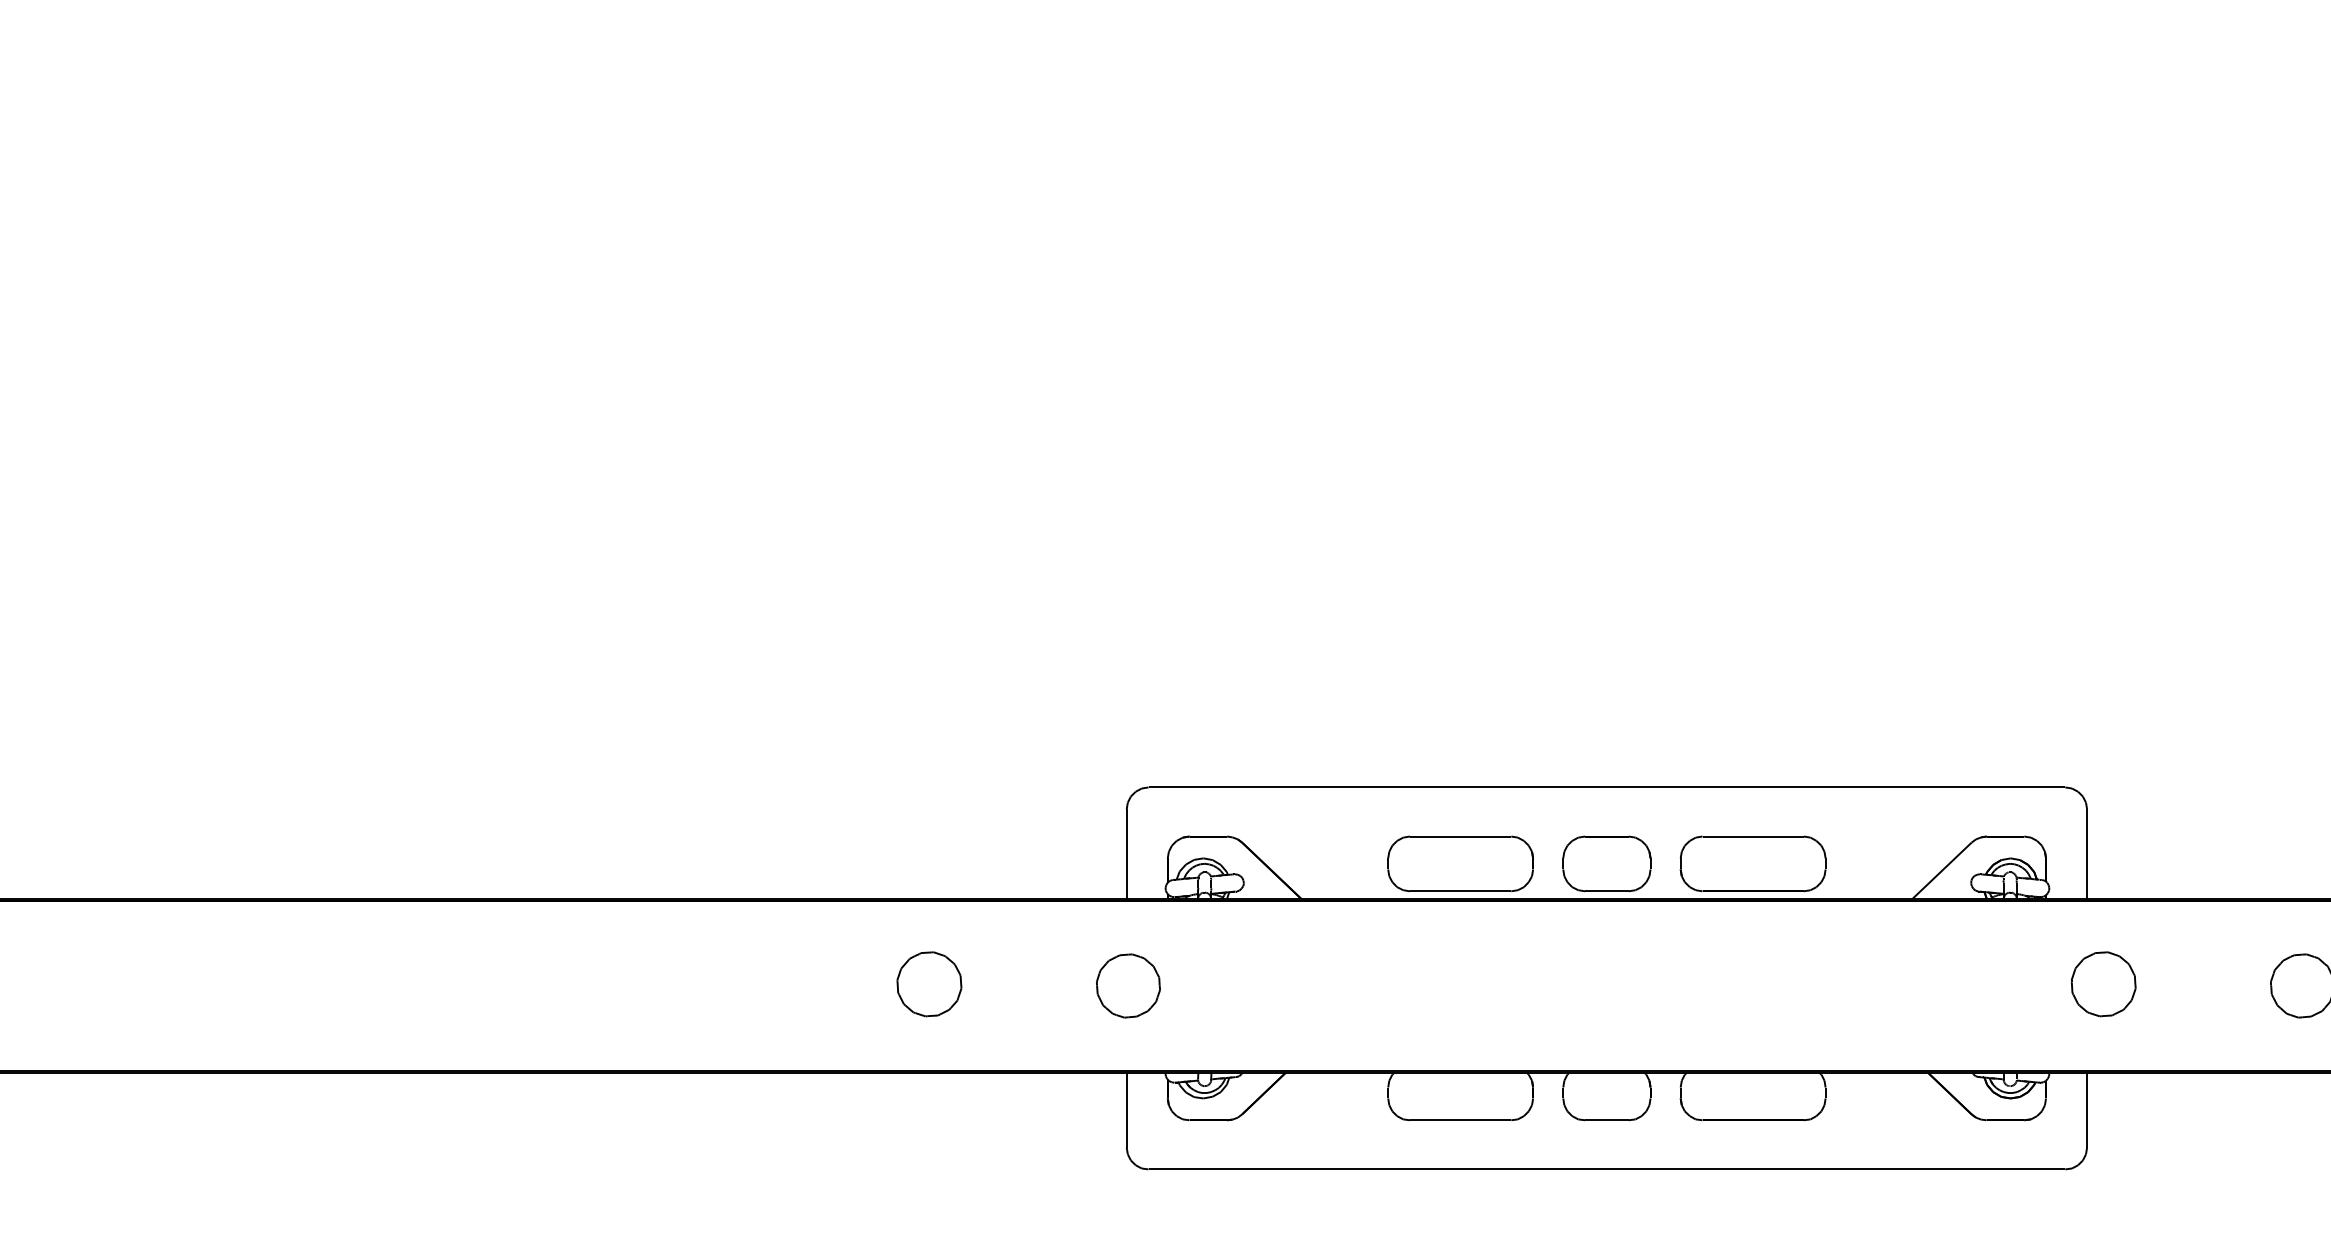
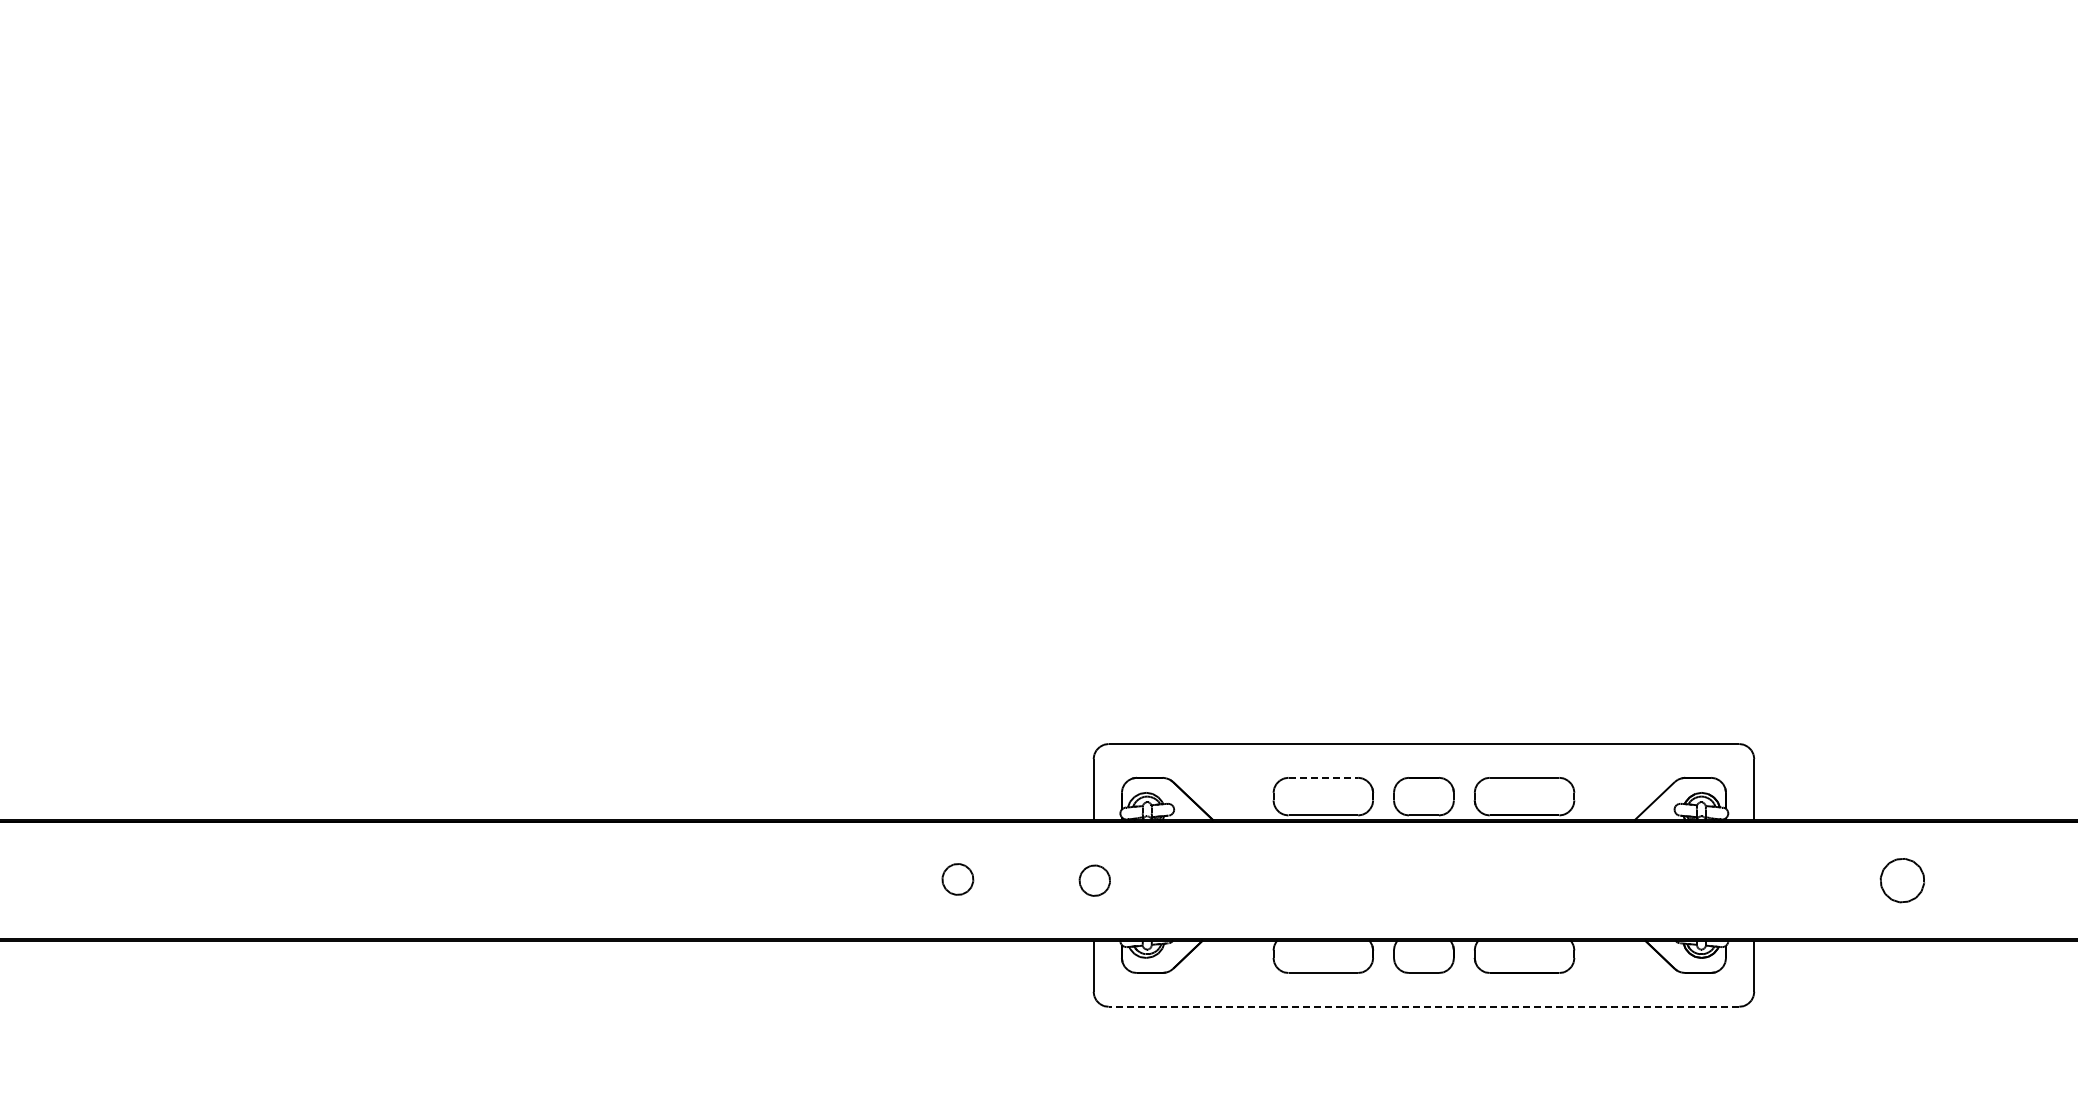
line: (1460, 836) -> (1323, 777), solid -> dashed
part: (928, 984) -> (957, 879), size x0.7
part: (2103, 984) -> (1765, 879), removed
part: (1128, 985) -> (1094, 880), size x0.7
line: (1606, 1168) -> (1423, 1006), solid -> dashed

